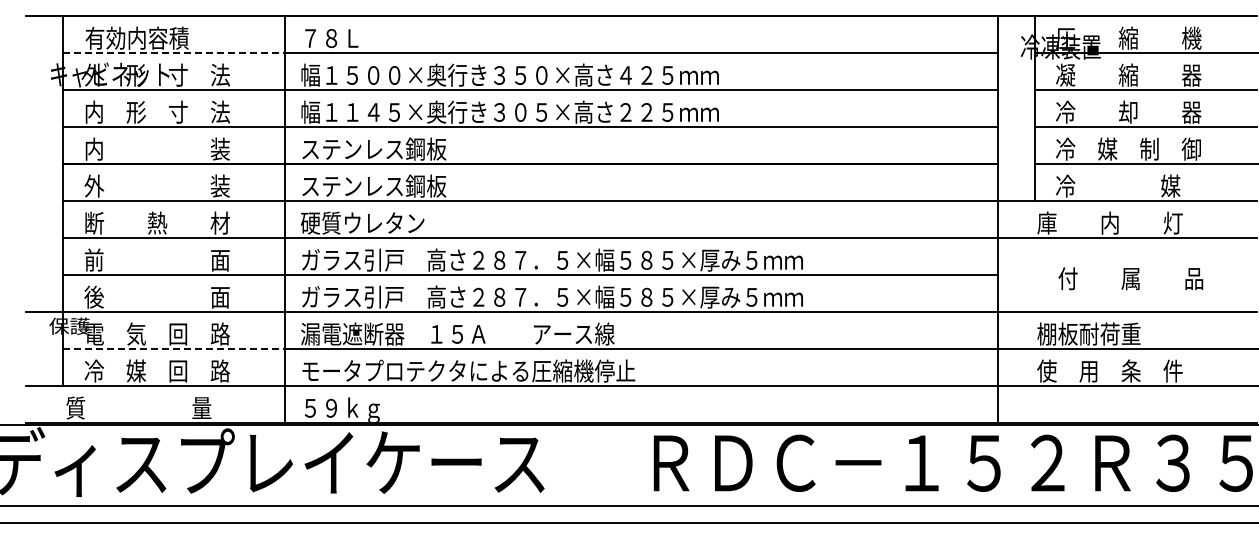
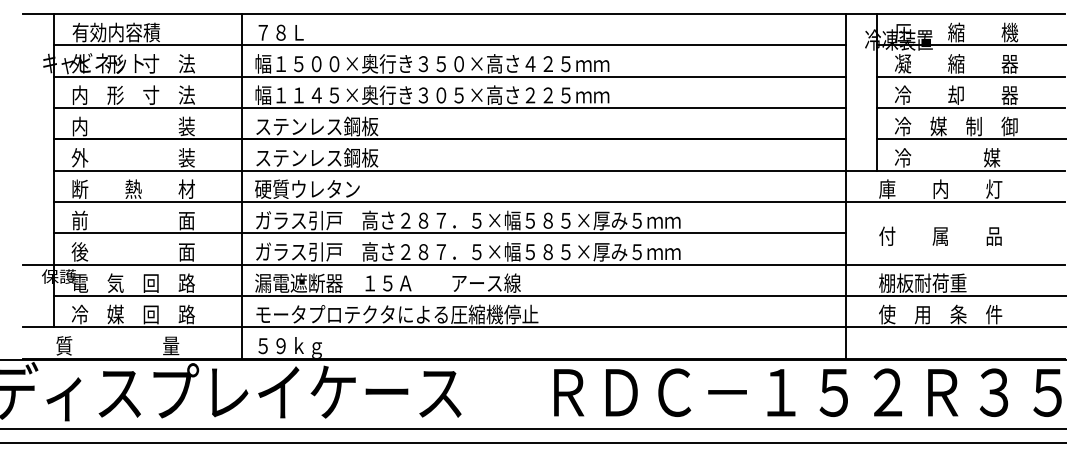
line: (174, 53) -> (147, 45), dashed -> solid
text: (1130, 278) -> (940, 236), moved
line: (174, 349) -> (147, 296), dashed -> solid

